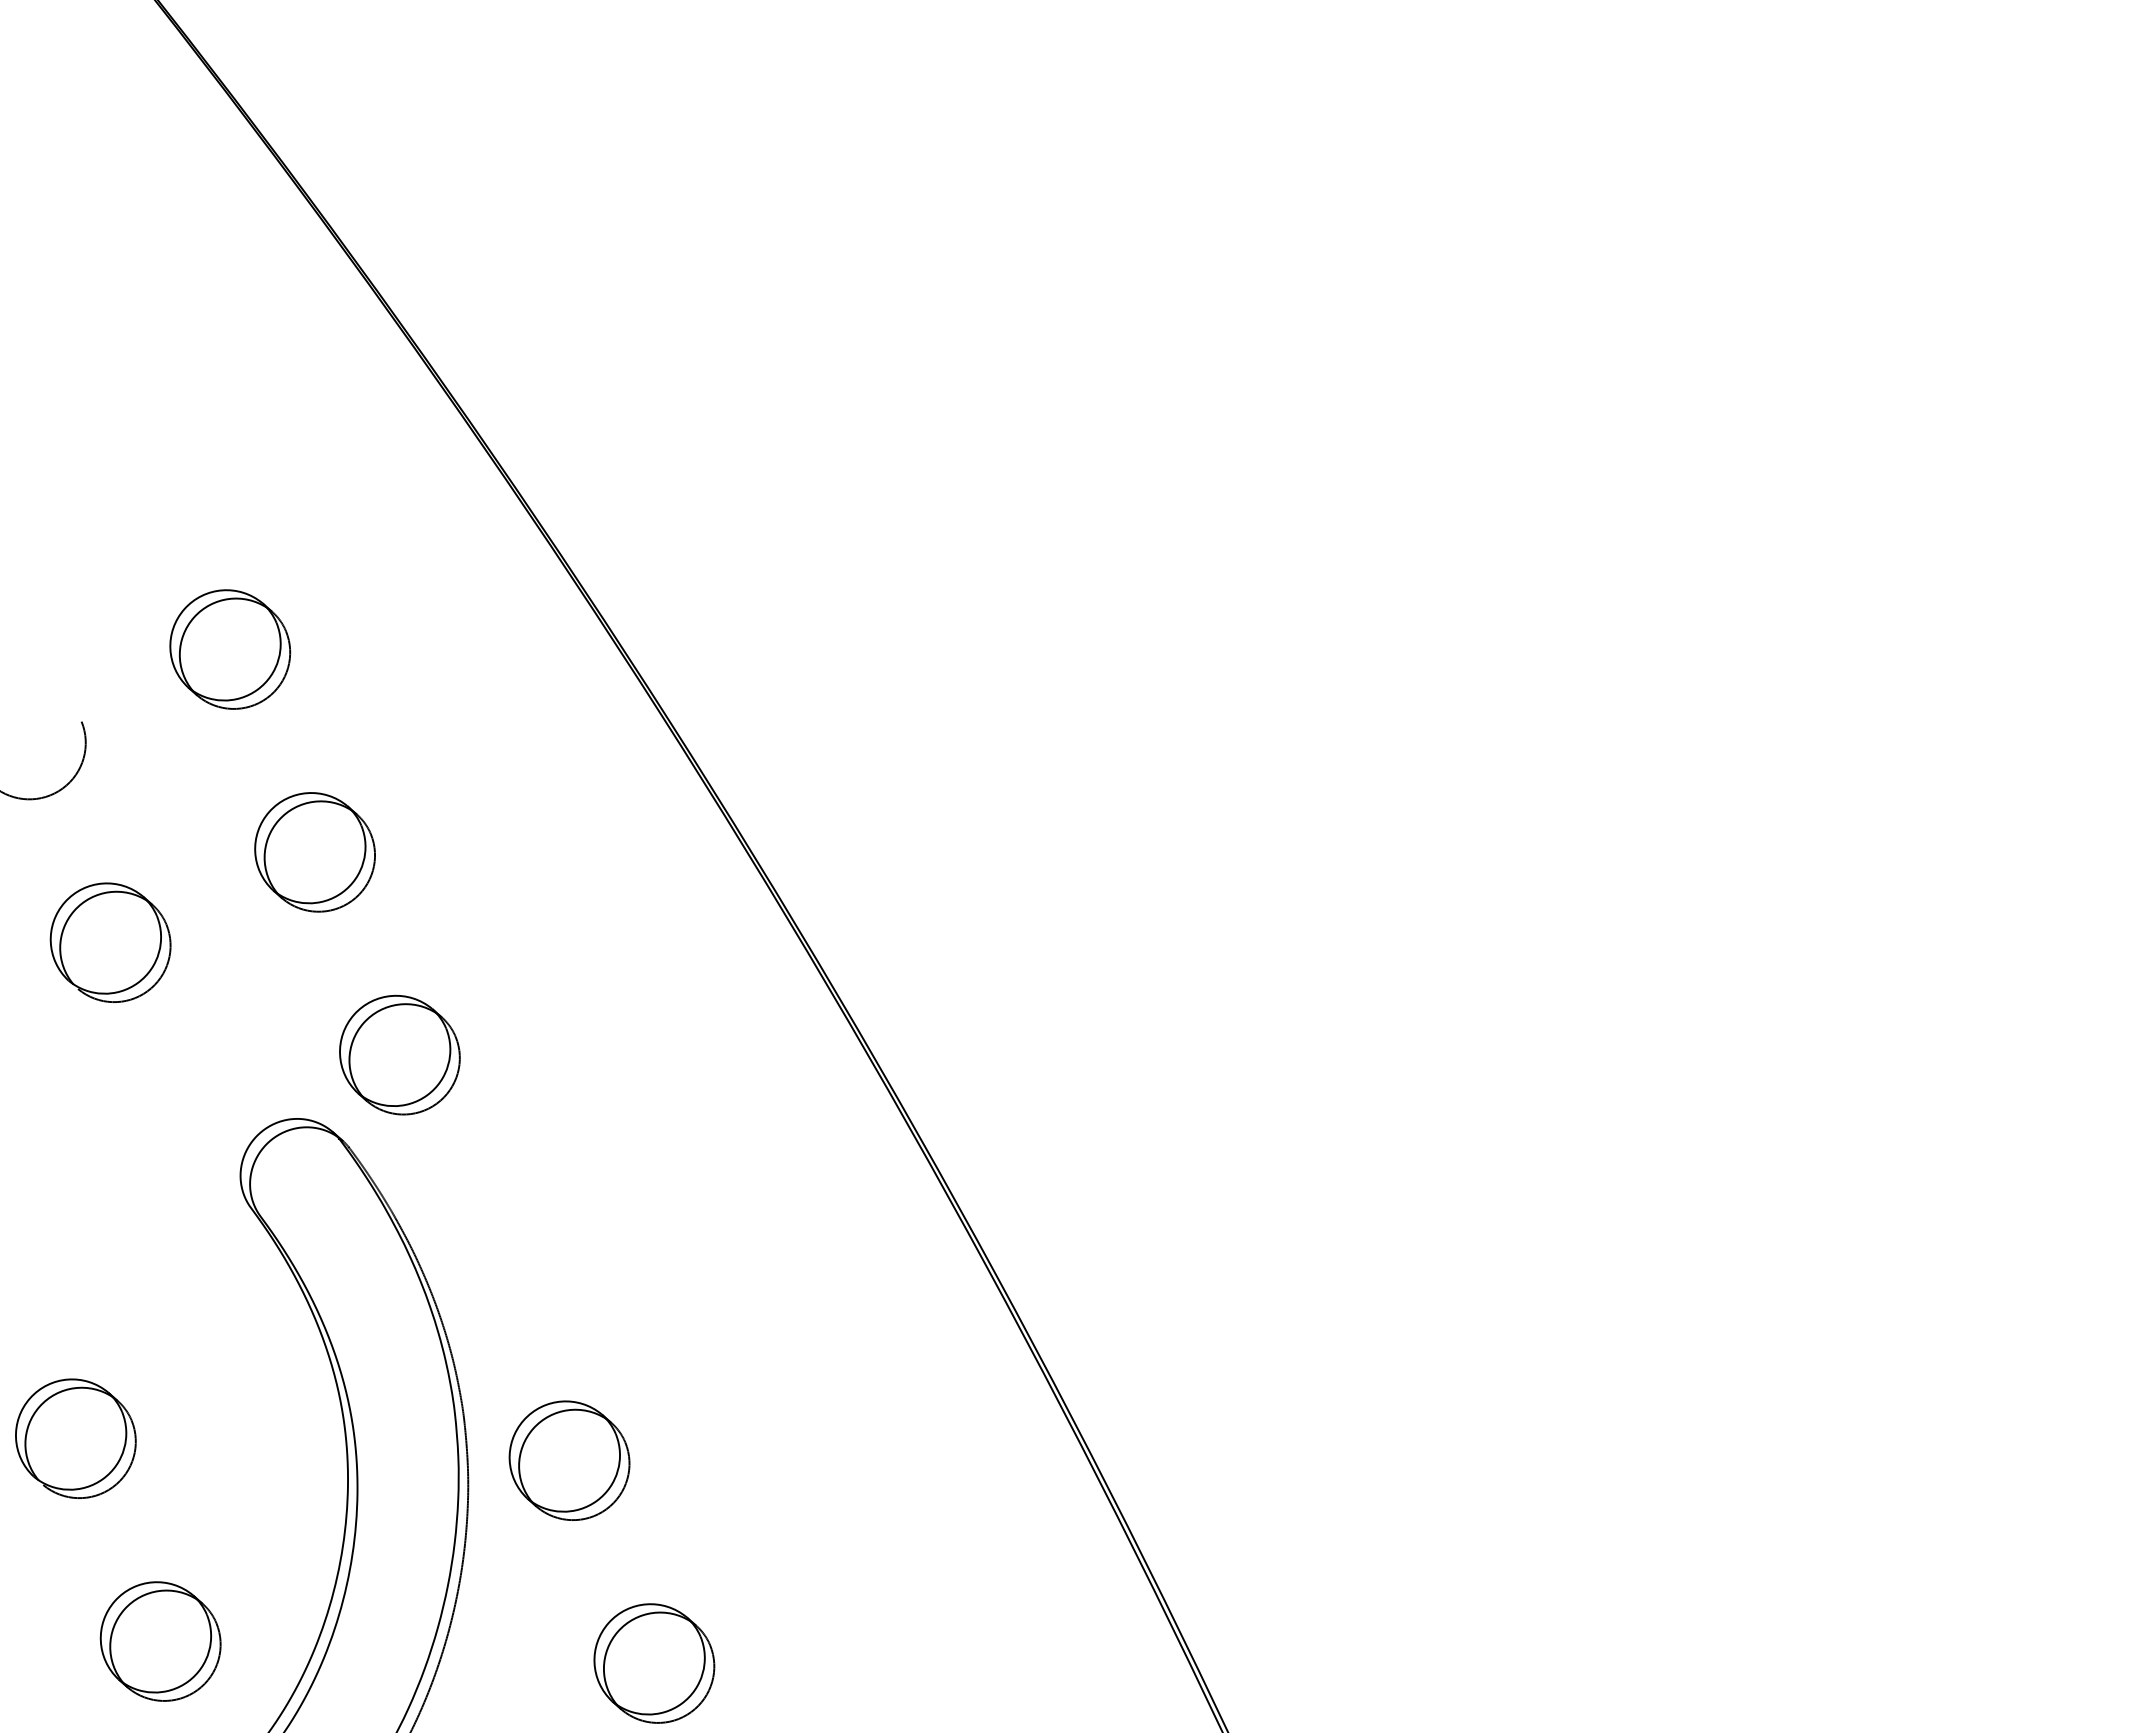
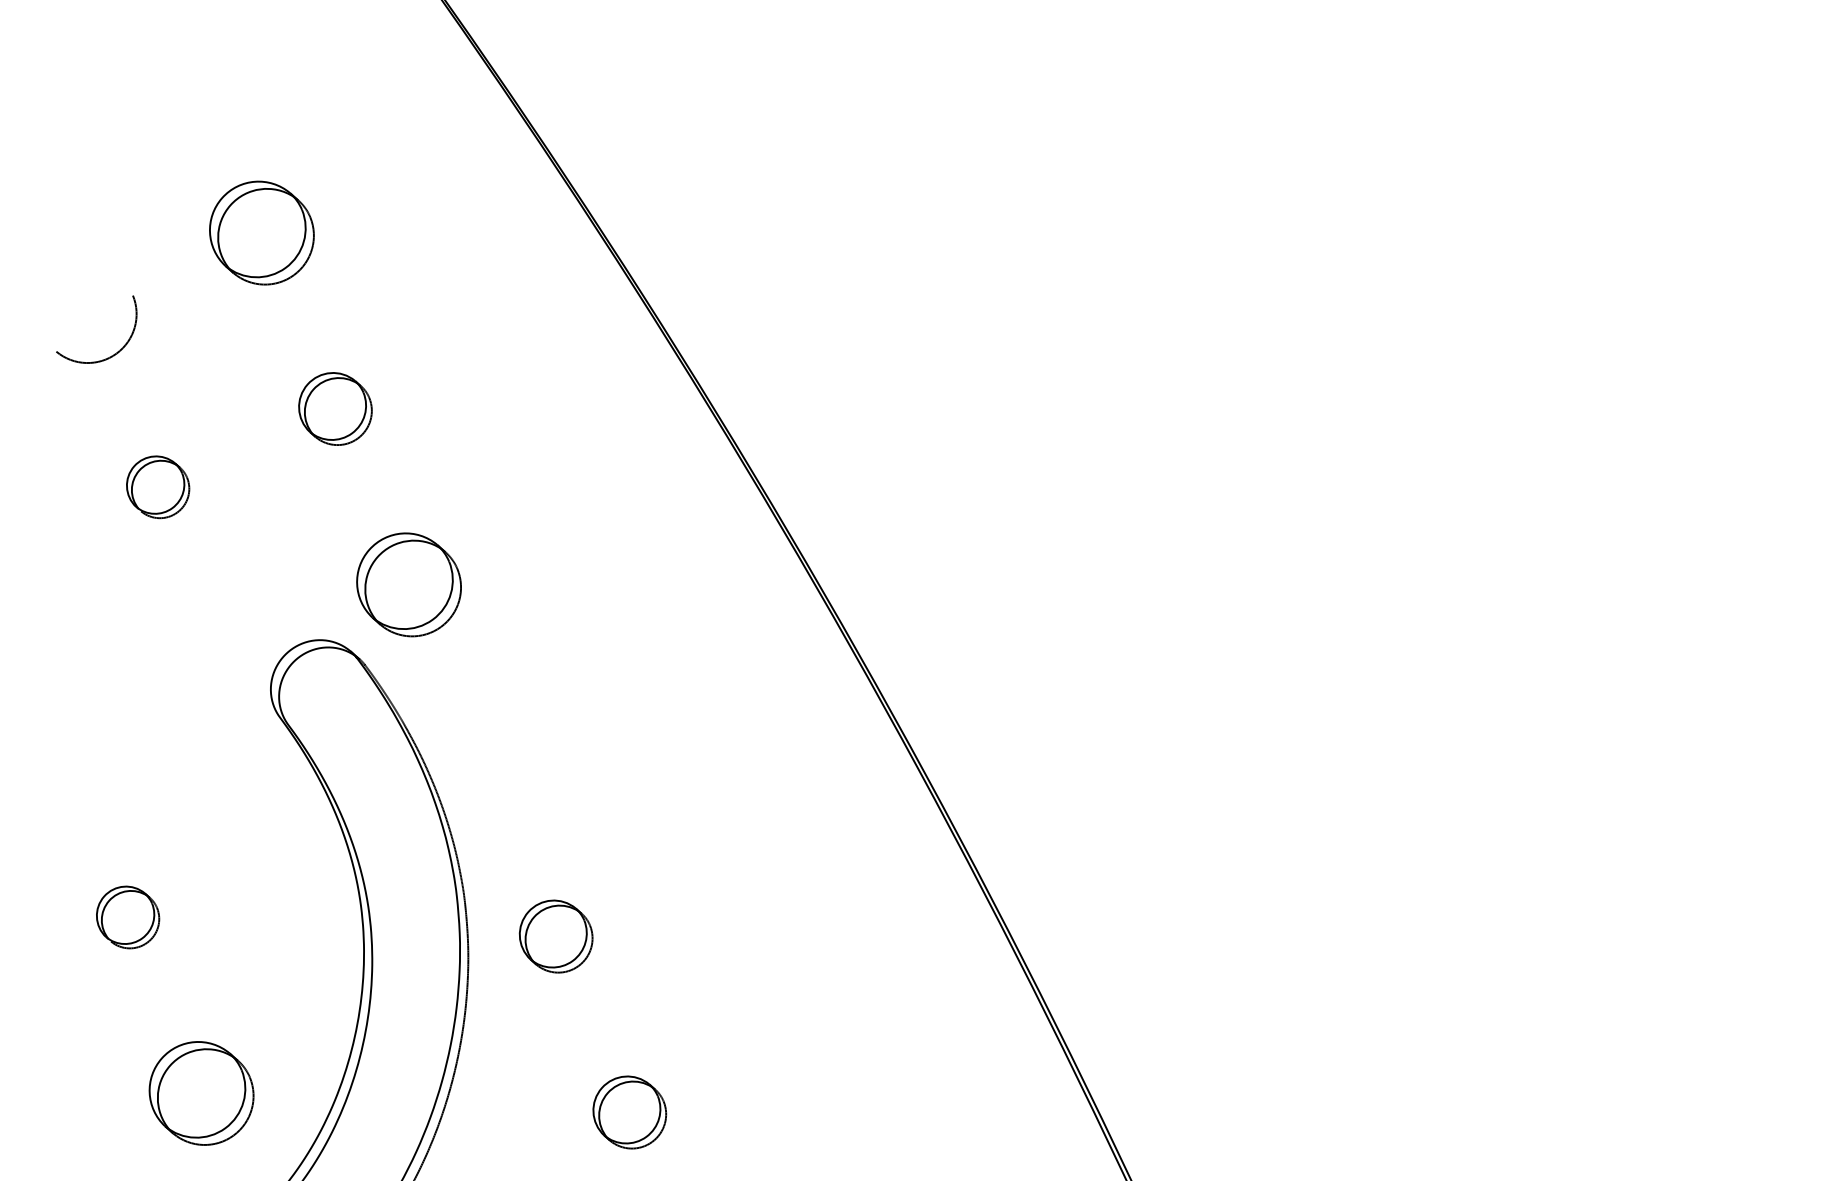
part: (314, 852) -> (334, 409), size x0.7
part: (110, 942) -> (158, 487), size x0.6
part: (75, 1438) -> (127, 917), size x0.6
part: (569, 1460) -> (556, 936), size x0.7
part: (654, 1663) -> (629, 1112), size x0.7

